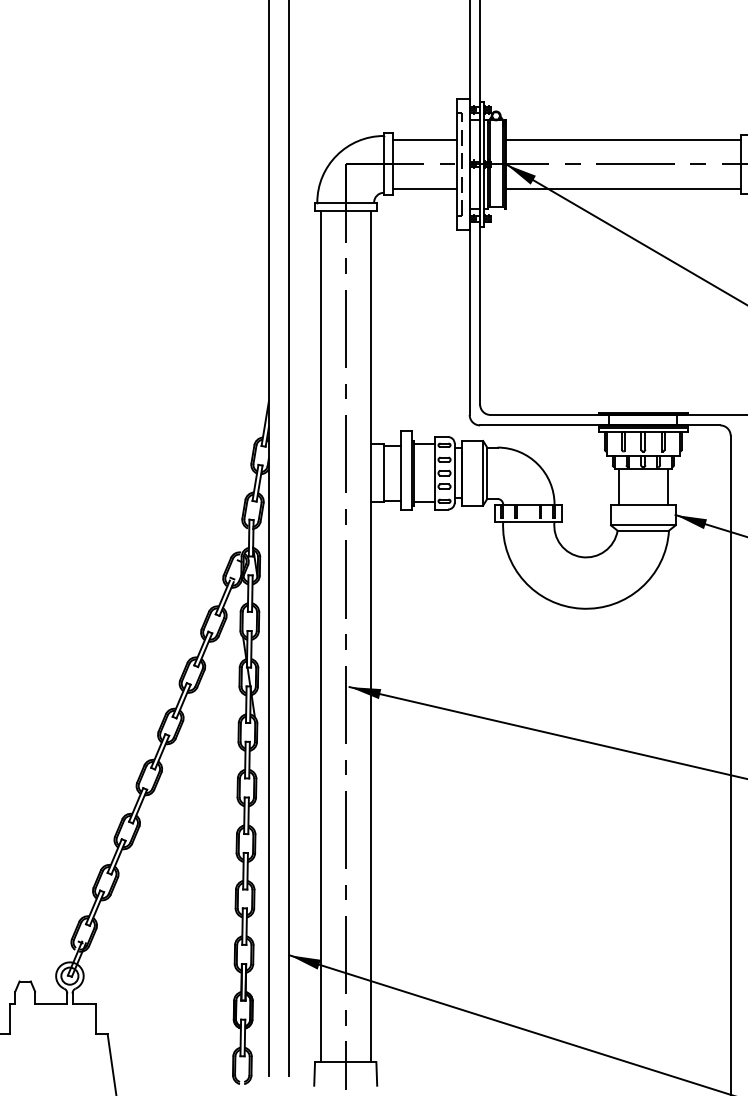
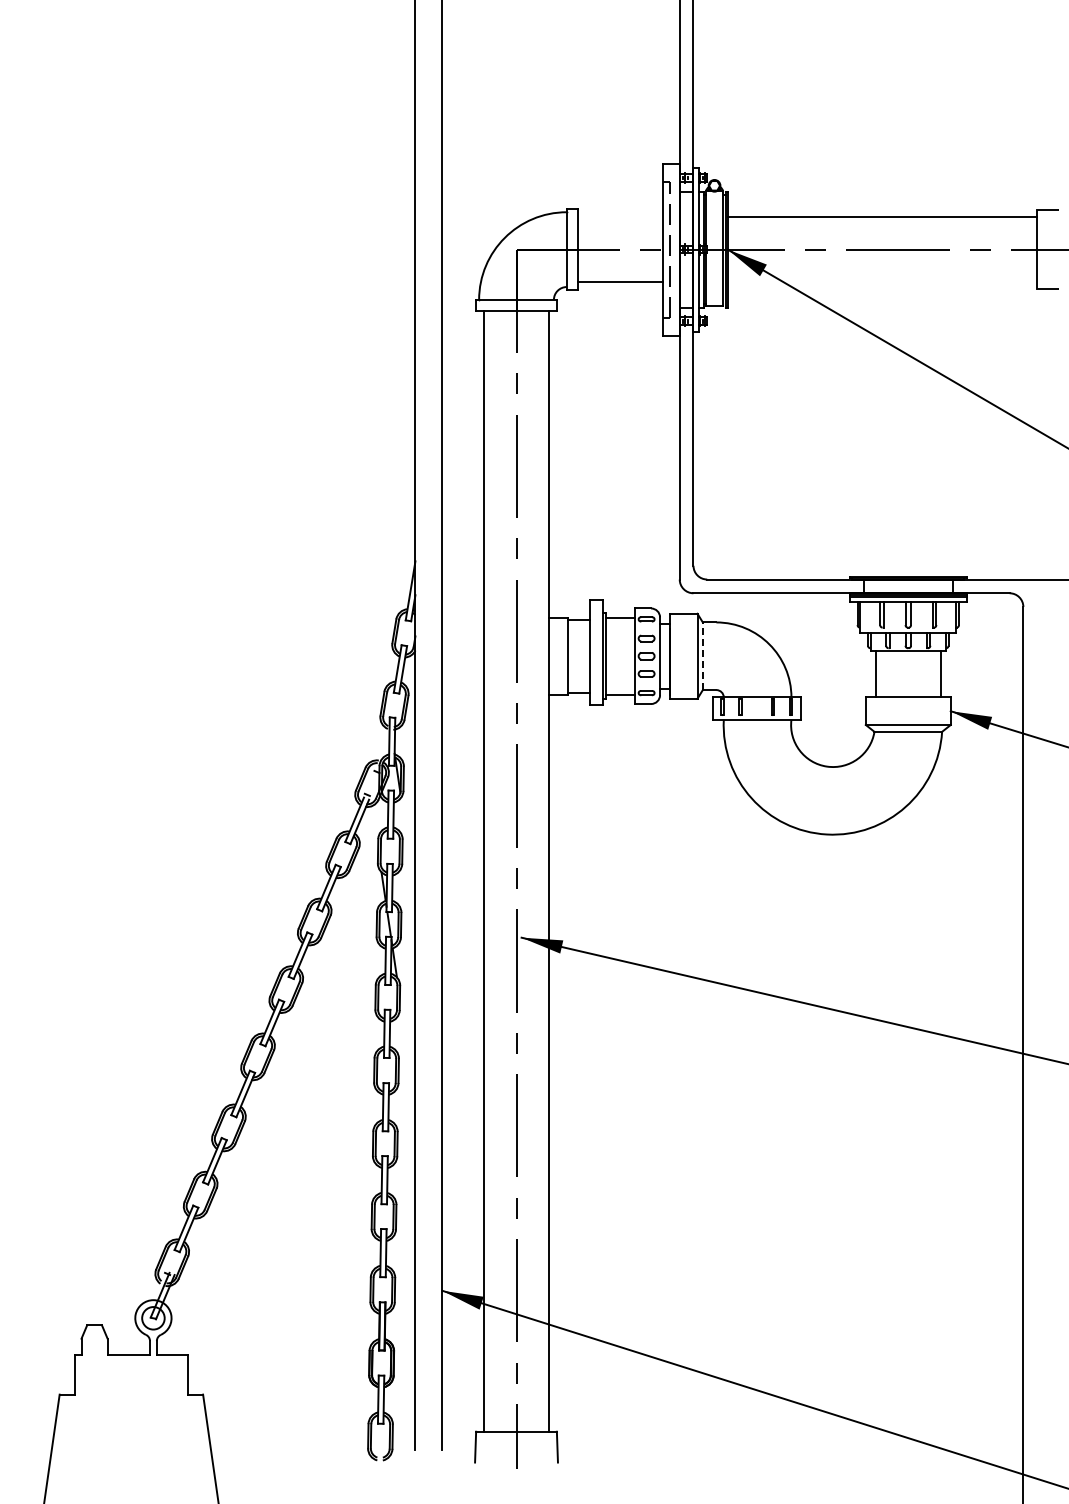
line: (424, 139) -> (620, 217), removed
line: (622, 189) -> (881, 282), removed
line: (486, 473) -> (702, 656), solid -> dashed

